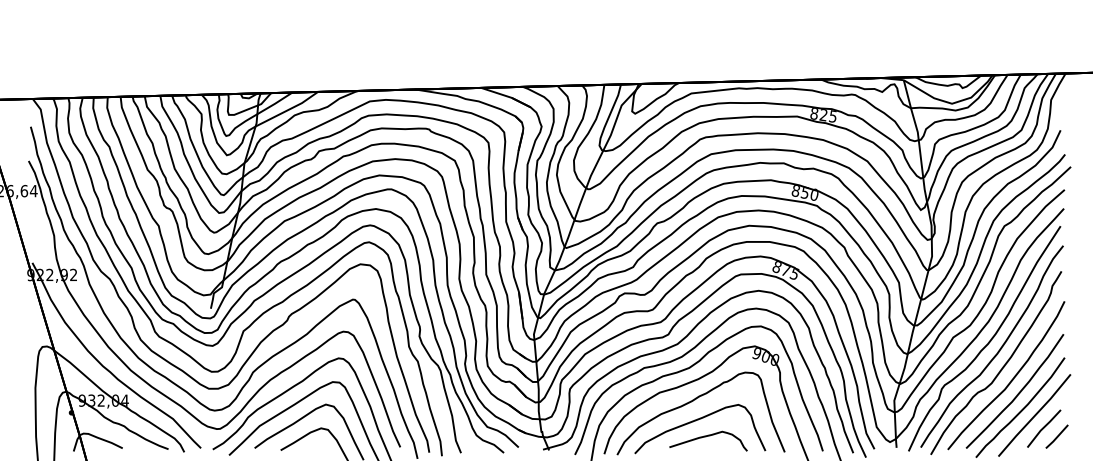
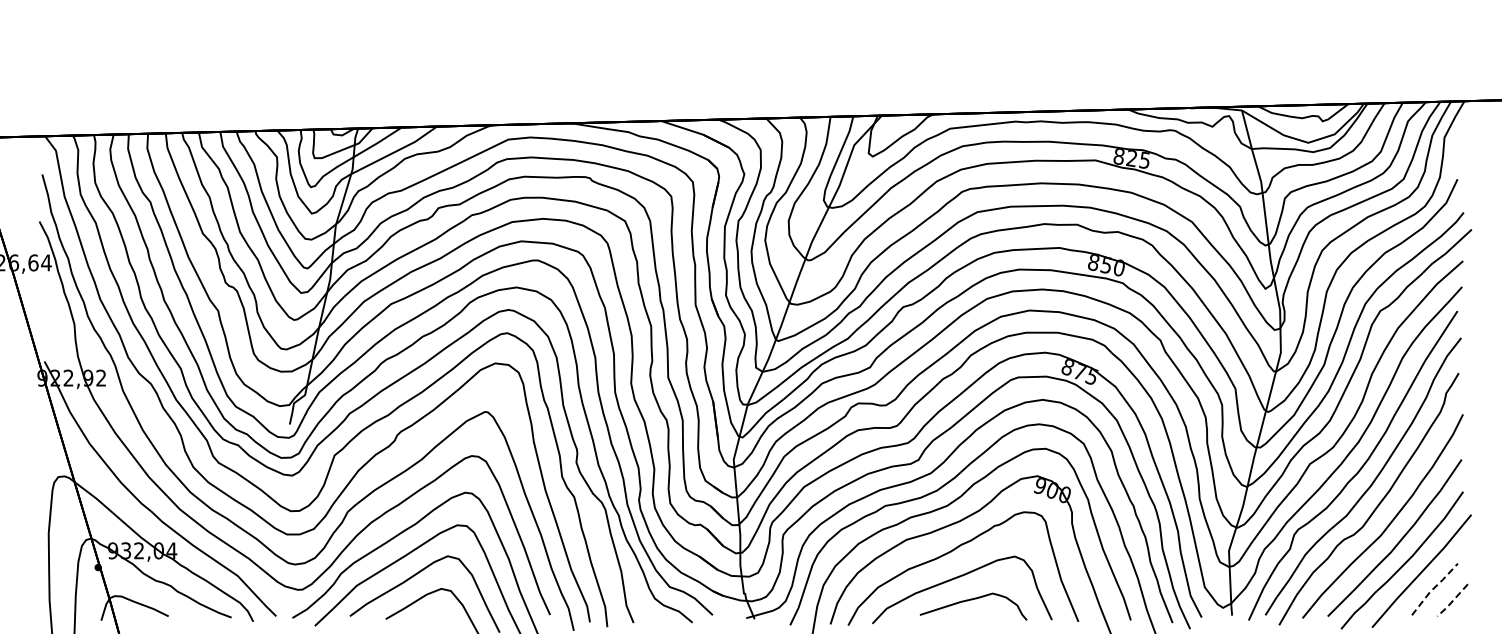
line: (1043, 427) -> (1434, 587), solid -> dashed
line: (1056, 437) -> (1452, 601), solid -> dashed

